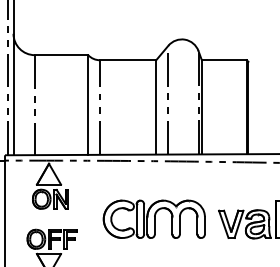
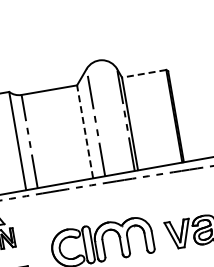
line: (223, 60) -> (143, 74), solid -> dashed
line: (156, 106) -> (85, 130), solid -> dashed

